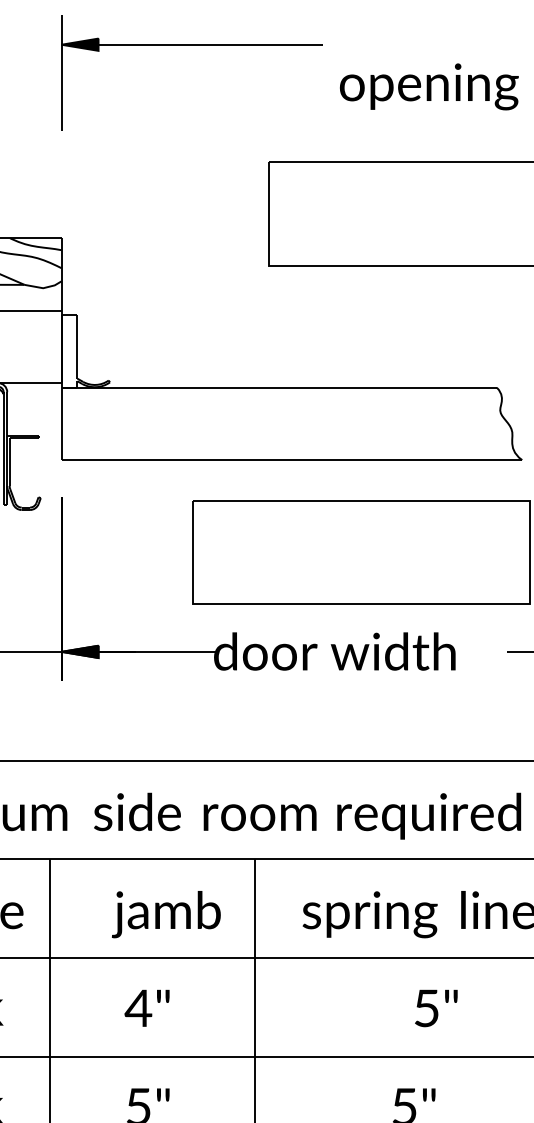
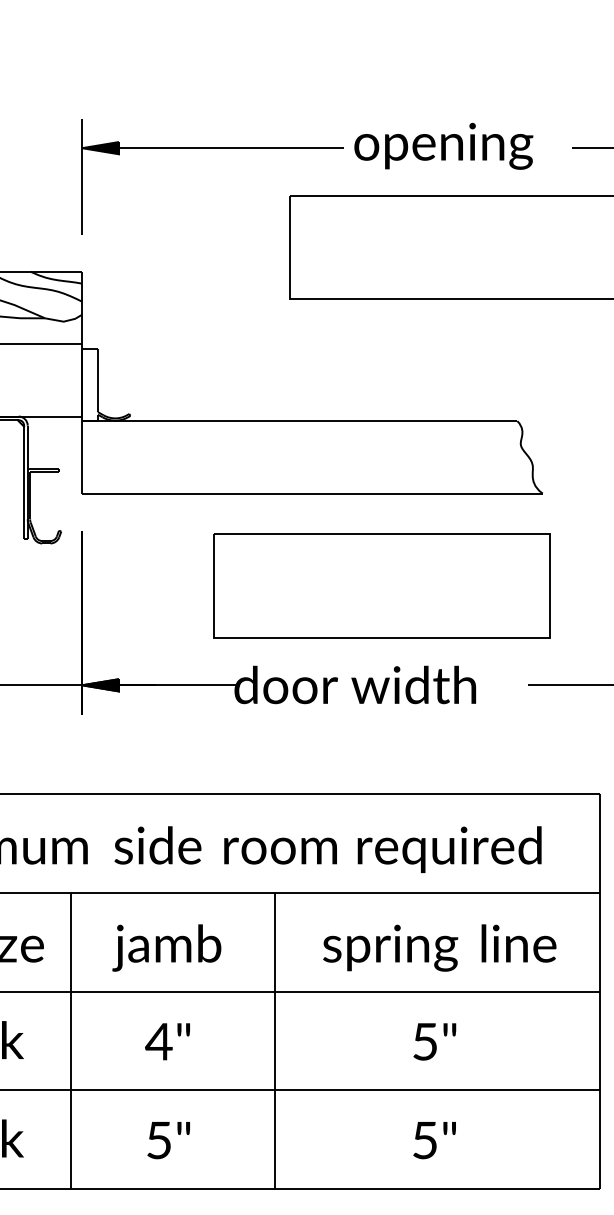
part: (192, 45) -> (212, 148), moved
text: (429, 86) -> (443, 145), moved
text: (166, 914) -> (166, 947), moved
text: (436, 1008) -> (434, 1041), moved

